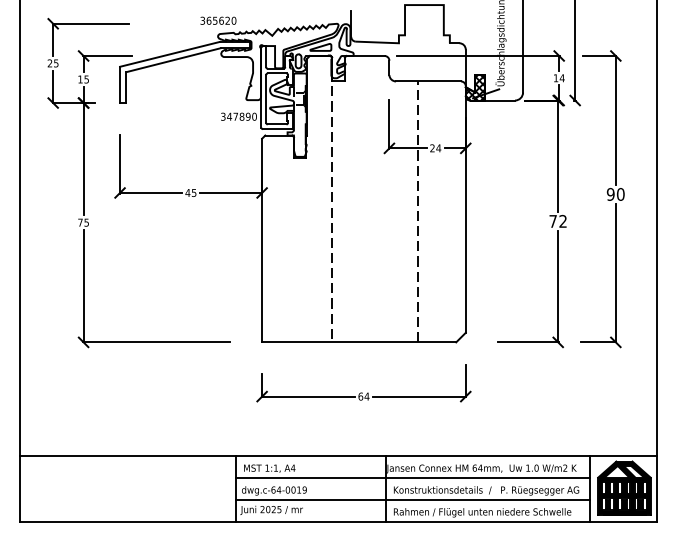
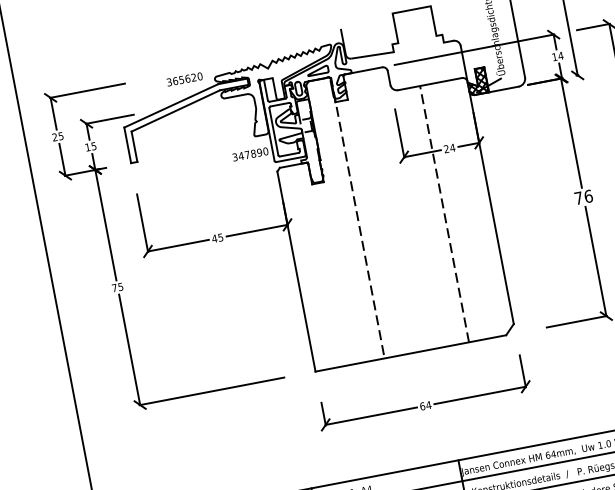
text: (218, 20) -> (184, 79), moved
text: (563, 220) -> (588, 195), 72 -> 76

